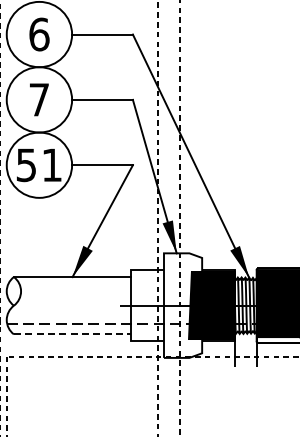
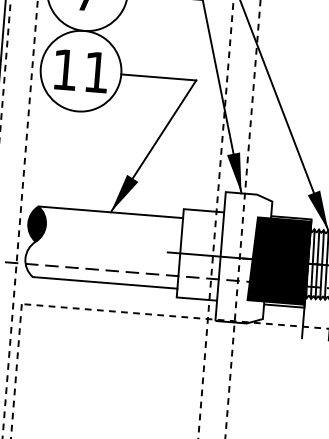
text: (25, 165) -> (63, 70), 51 -> 11
fill: (13, 291) -> (36, 224), added
line: (72, 334) -> (105, 283), dashed -> solid

